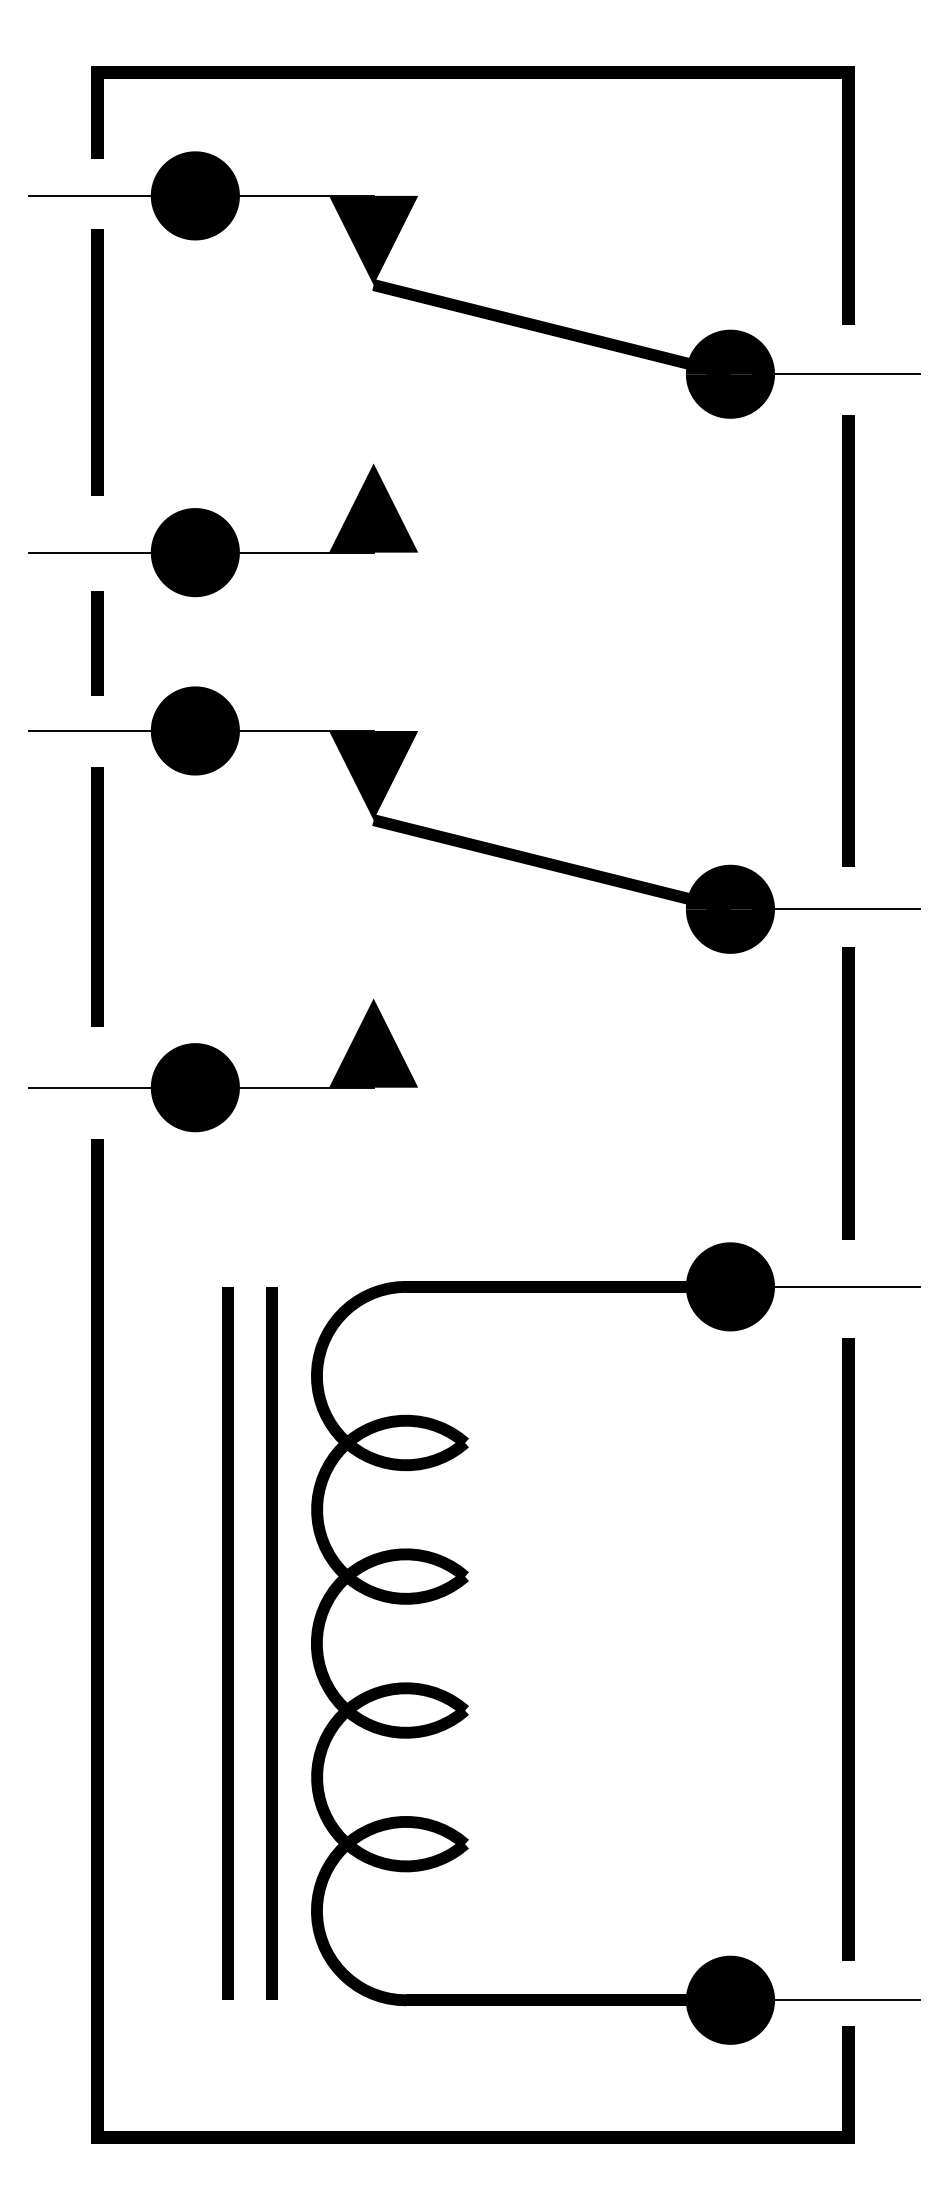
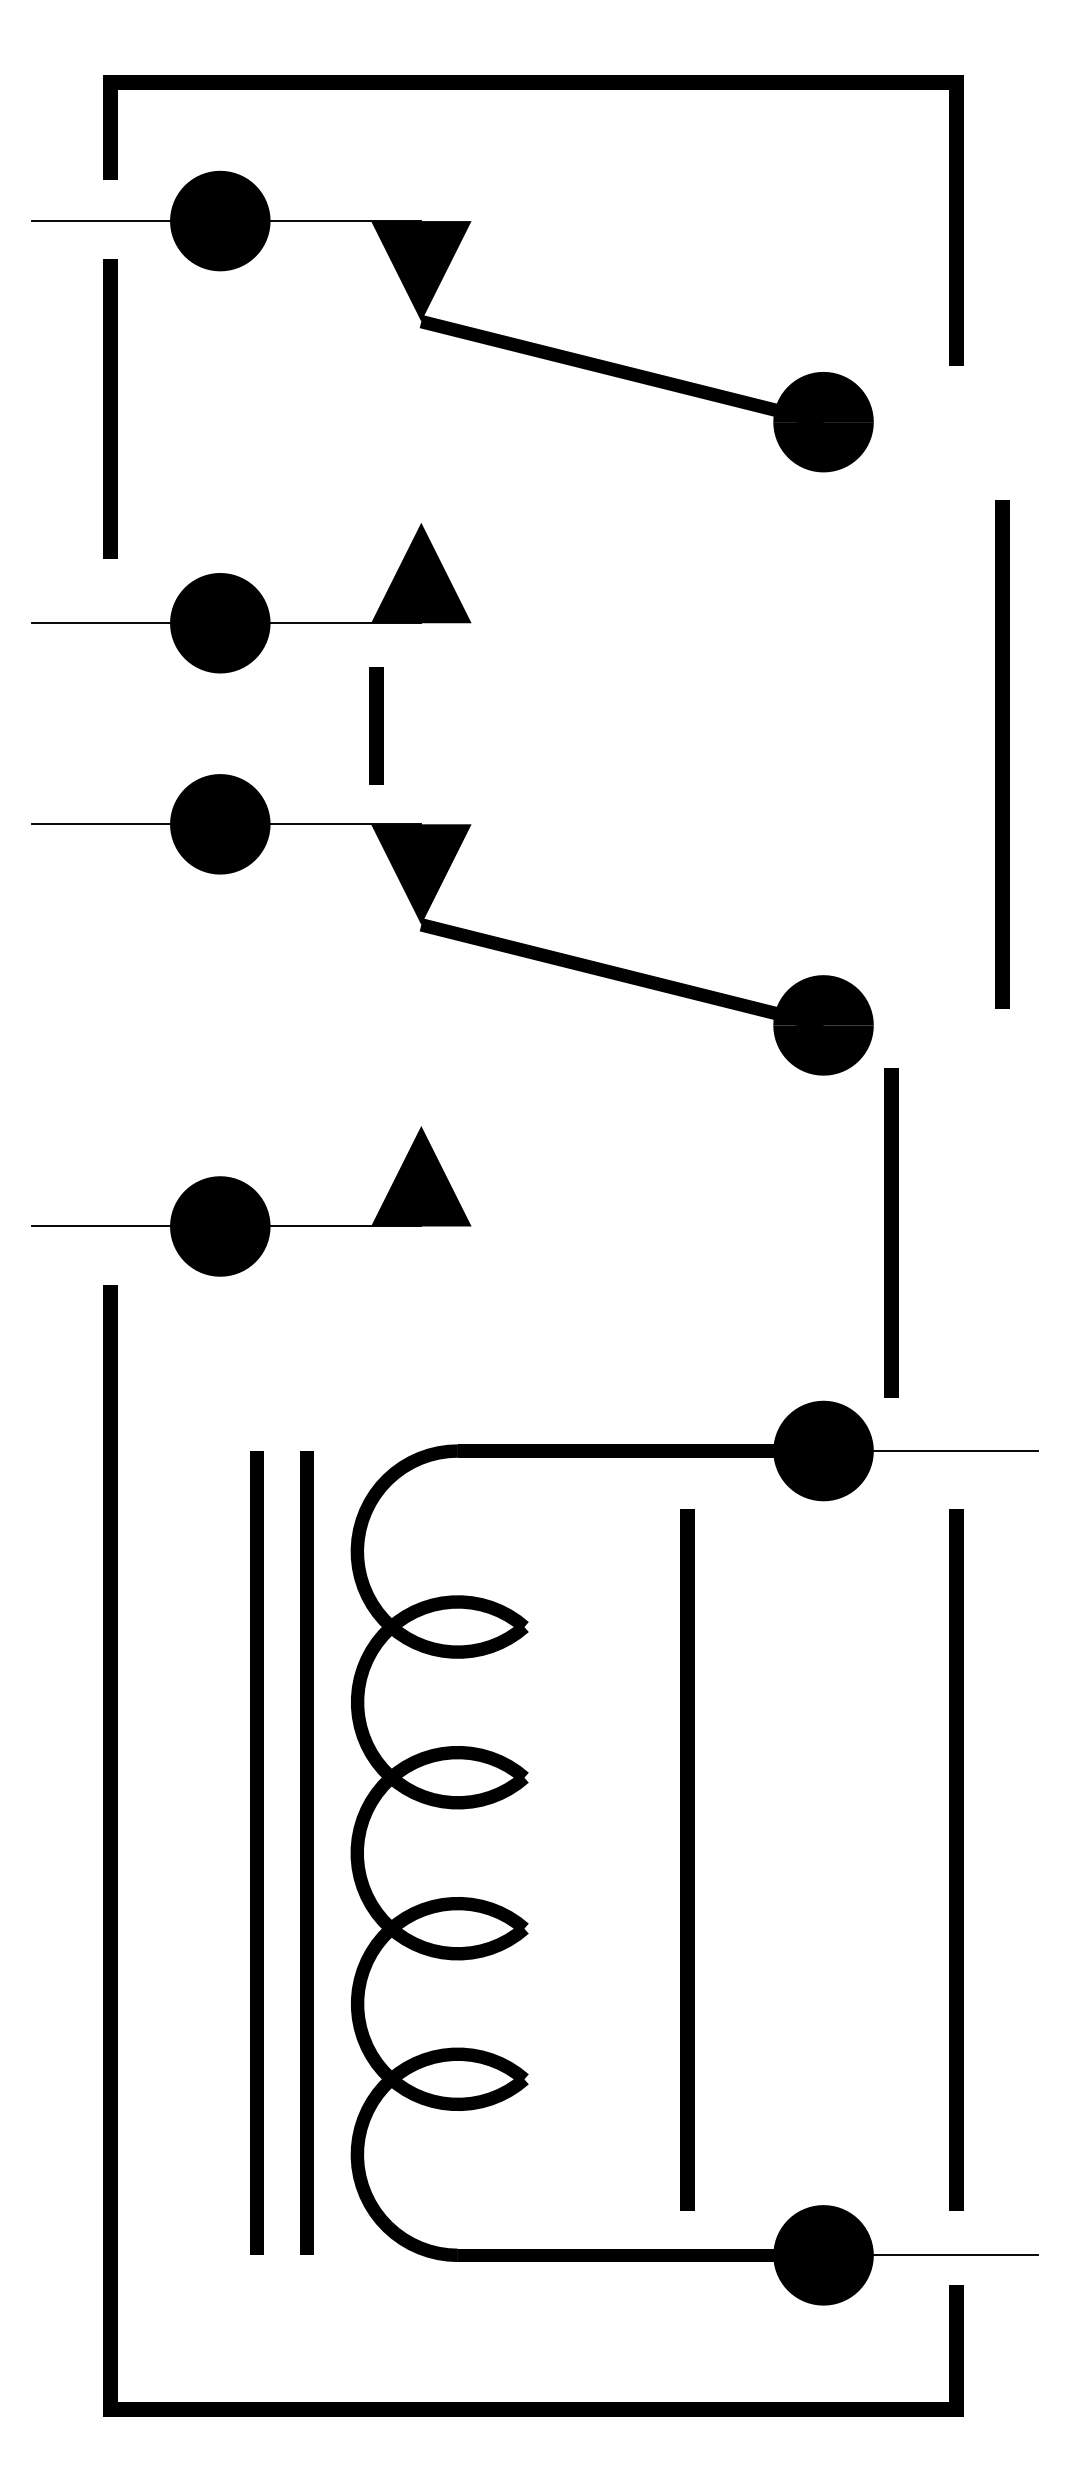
line: (836, 374) -> (943, 422), removed
line: (848, 640) -> (1002, 753), moved
line: (97, 643) -> (376, 725), moved
line: (97, 896) -> (109, 1010), removed
line: (836, 909) -> (943, 1025), removed
line: (848, 1093) -> (891, 1233), moved
line: (609, 1649) -> (687, 1859), added

